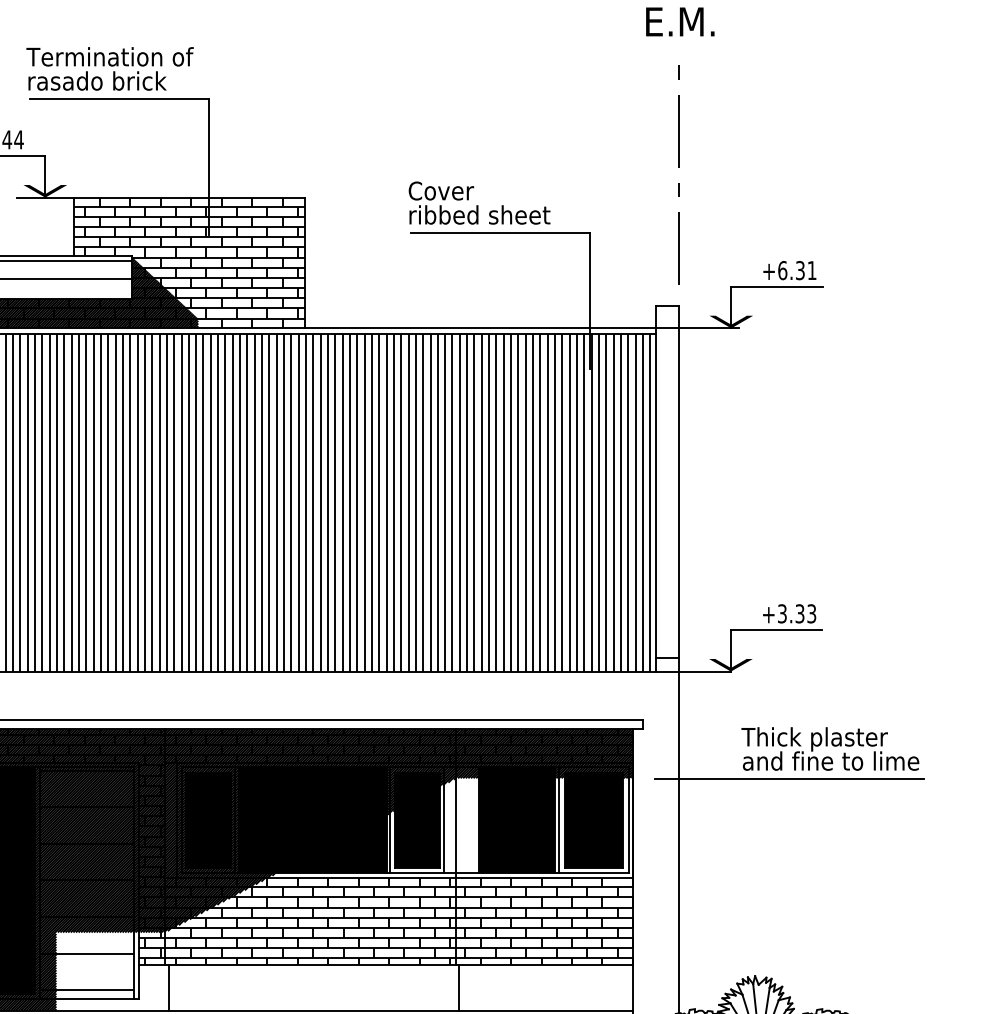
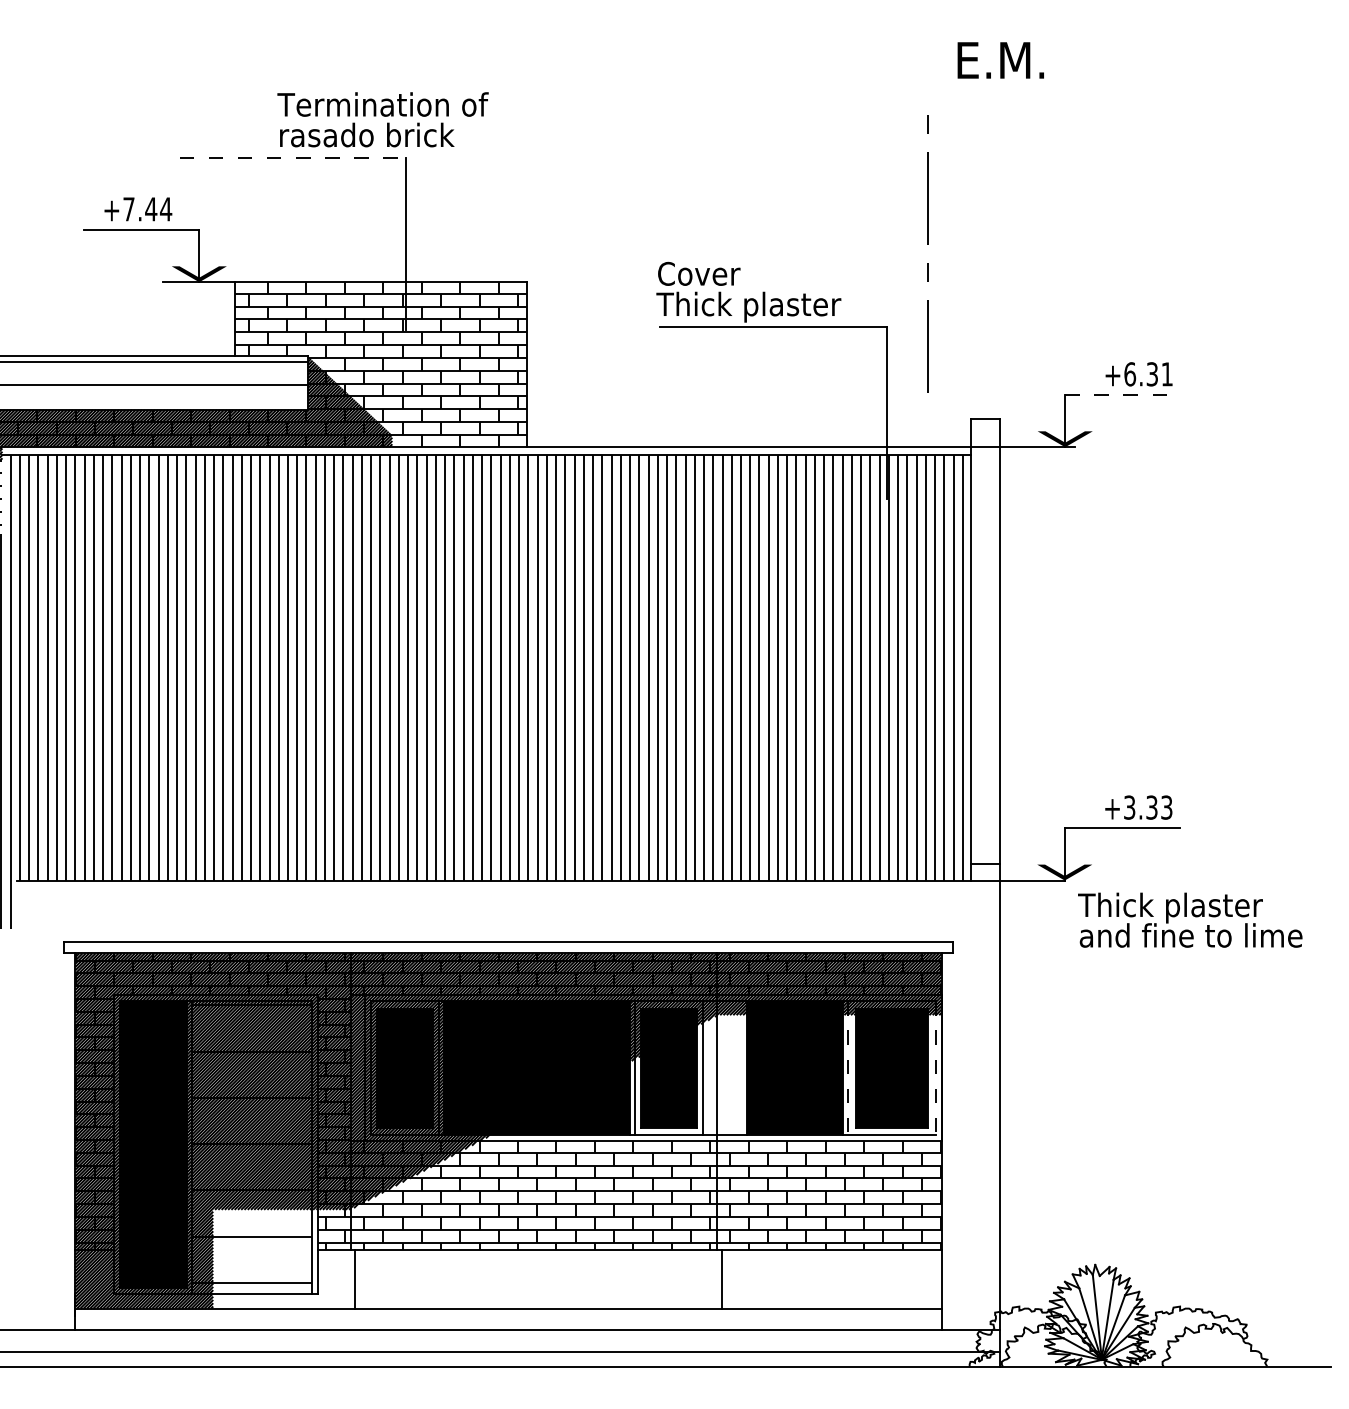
text: (109, 68) -> (382, 119), moved
line: (119, 99) -> (293, 158), solid -> dashed
line: (679, 167) -> (927, 244), moved
text: (480, 216) -> (748, 306), ribbed sheet -> Thick plaster
line: (776, 287) -> (1122, 395), solid -> dashed
text: (830, 748) -> (1190, 919), moved
line: (789, 779) -> (1138, 1016), removed
line: (559, 820) -> (848, 1068), solid -> dashed
line: (628, 820) -> (935, 1068), solid -> dashed

